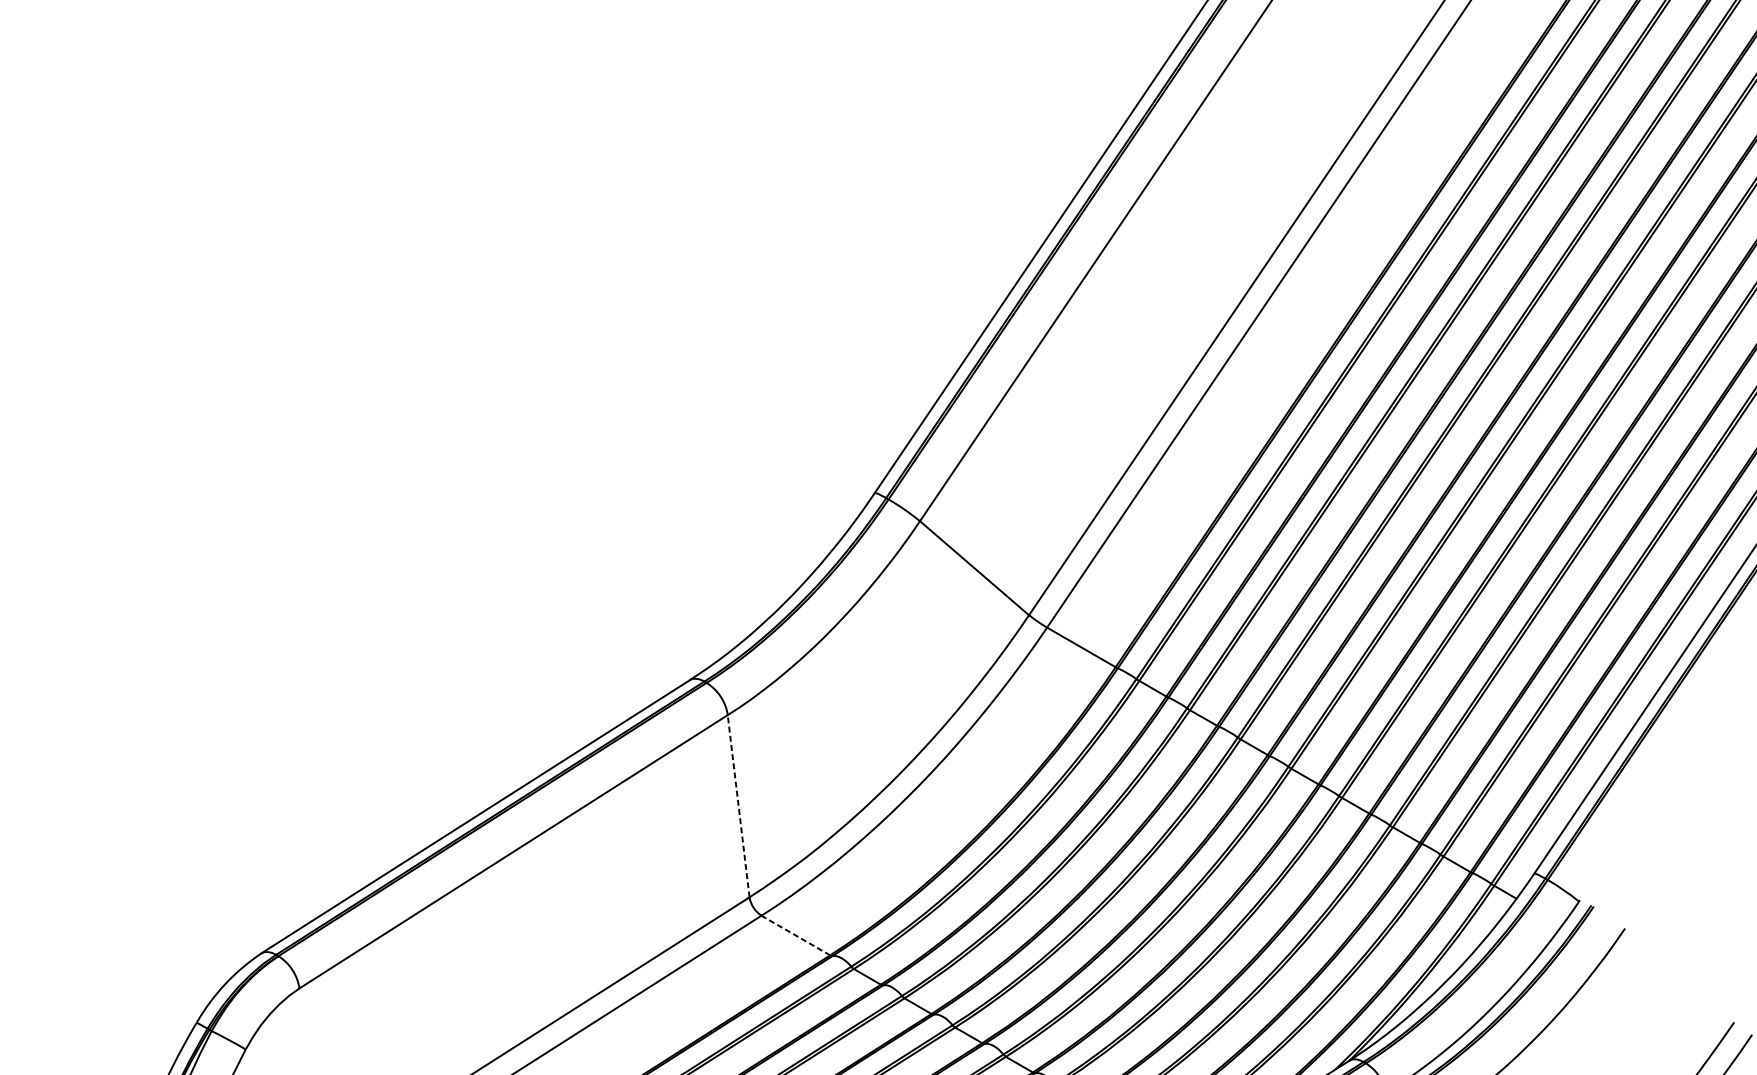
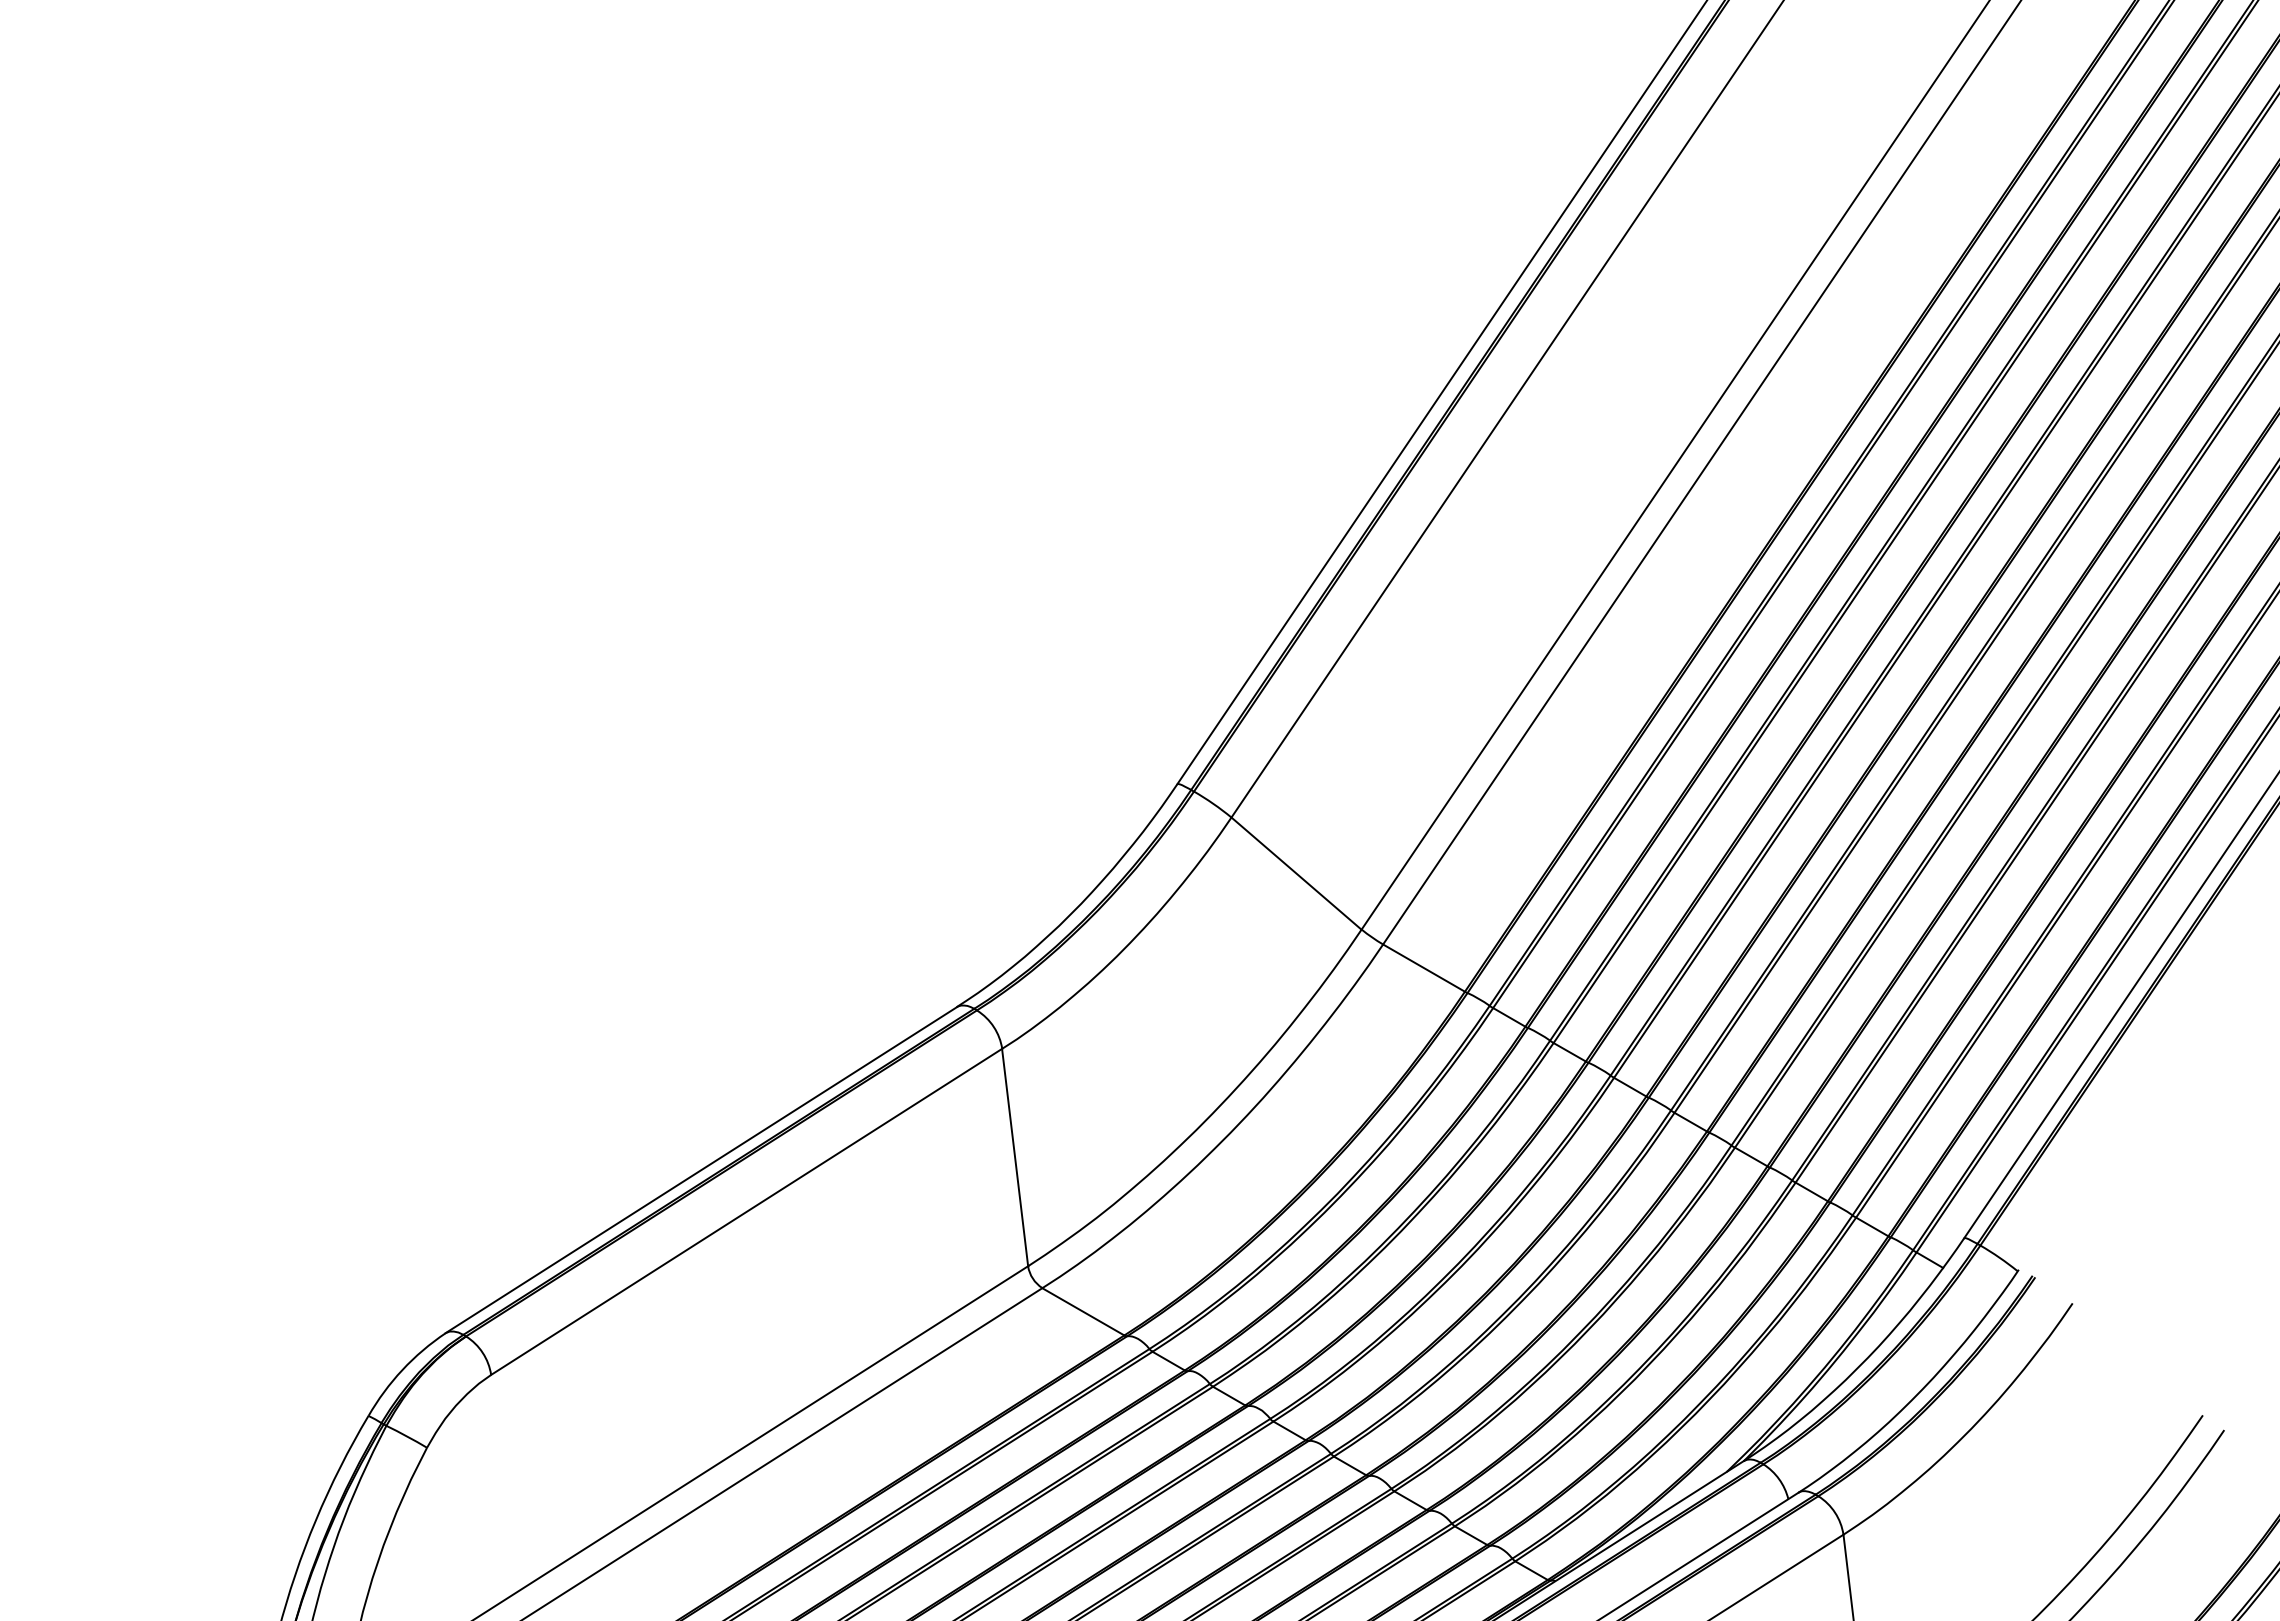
line: (738, 806) -> (1015, 1157), dashed -> solid
line: (795, 935) -> (1082, 1311), dashed -> solid

